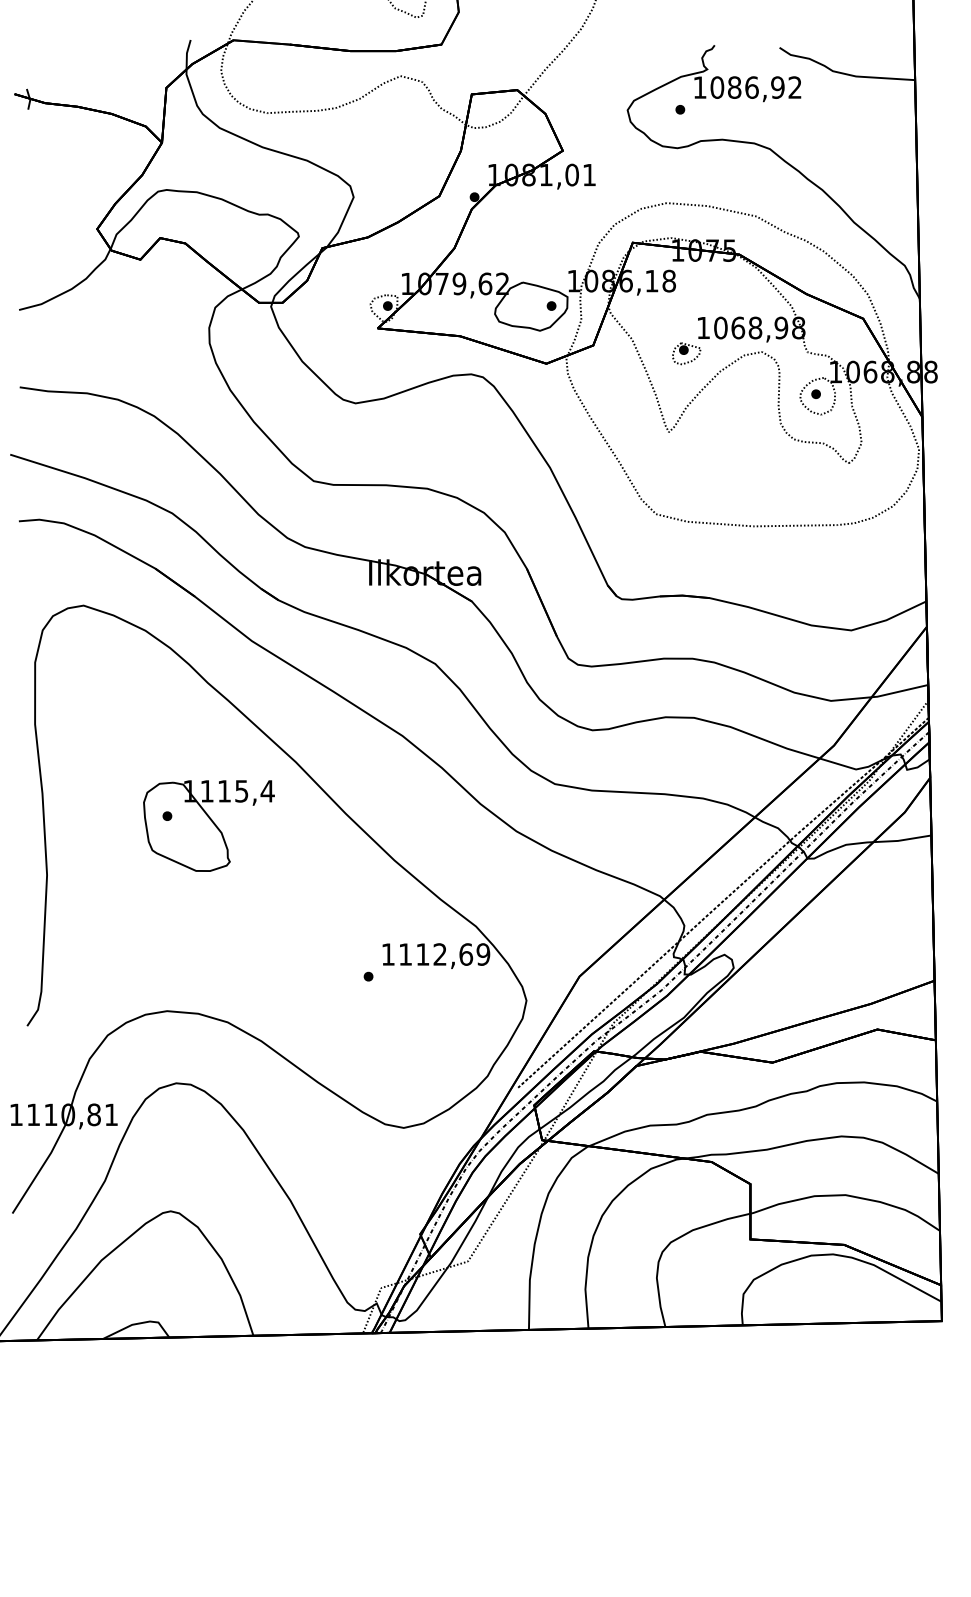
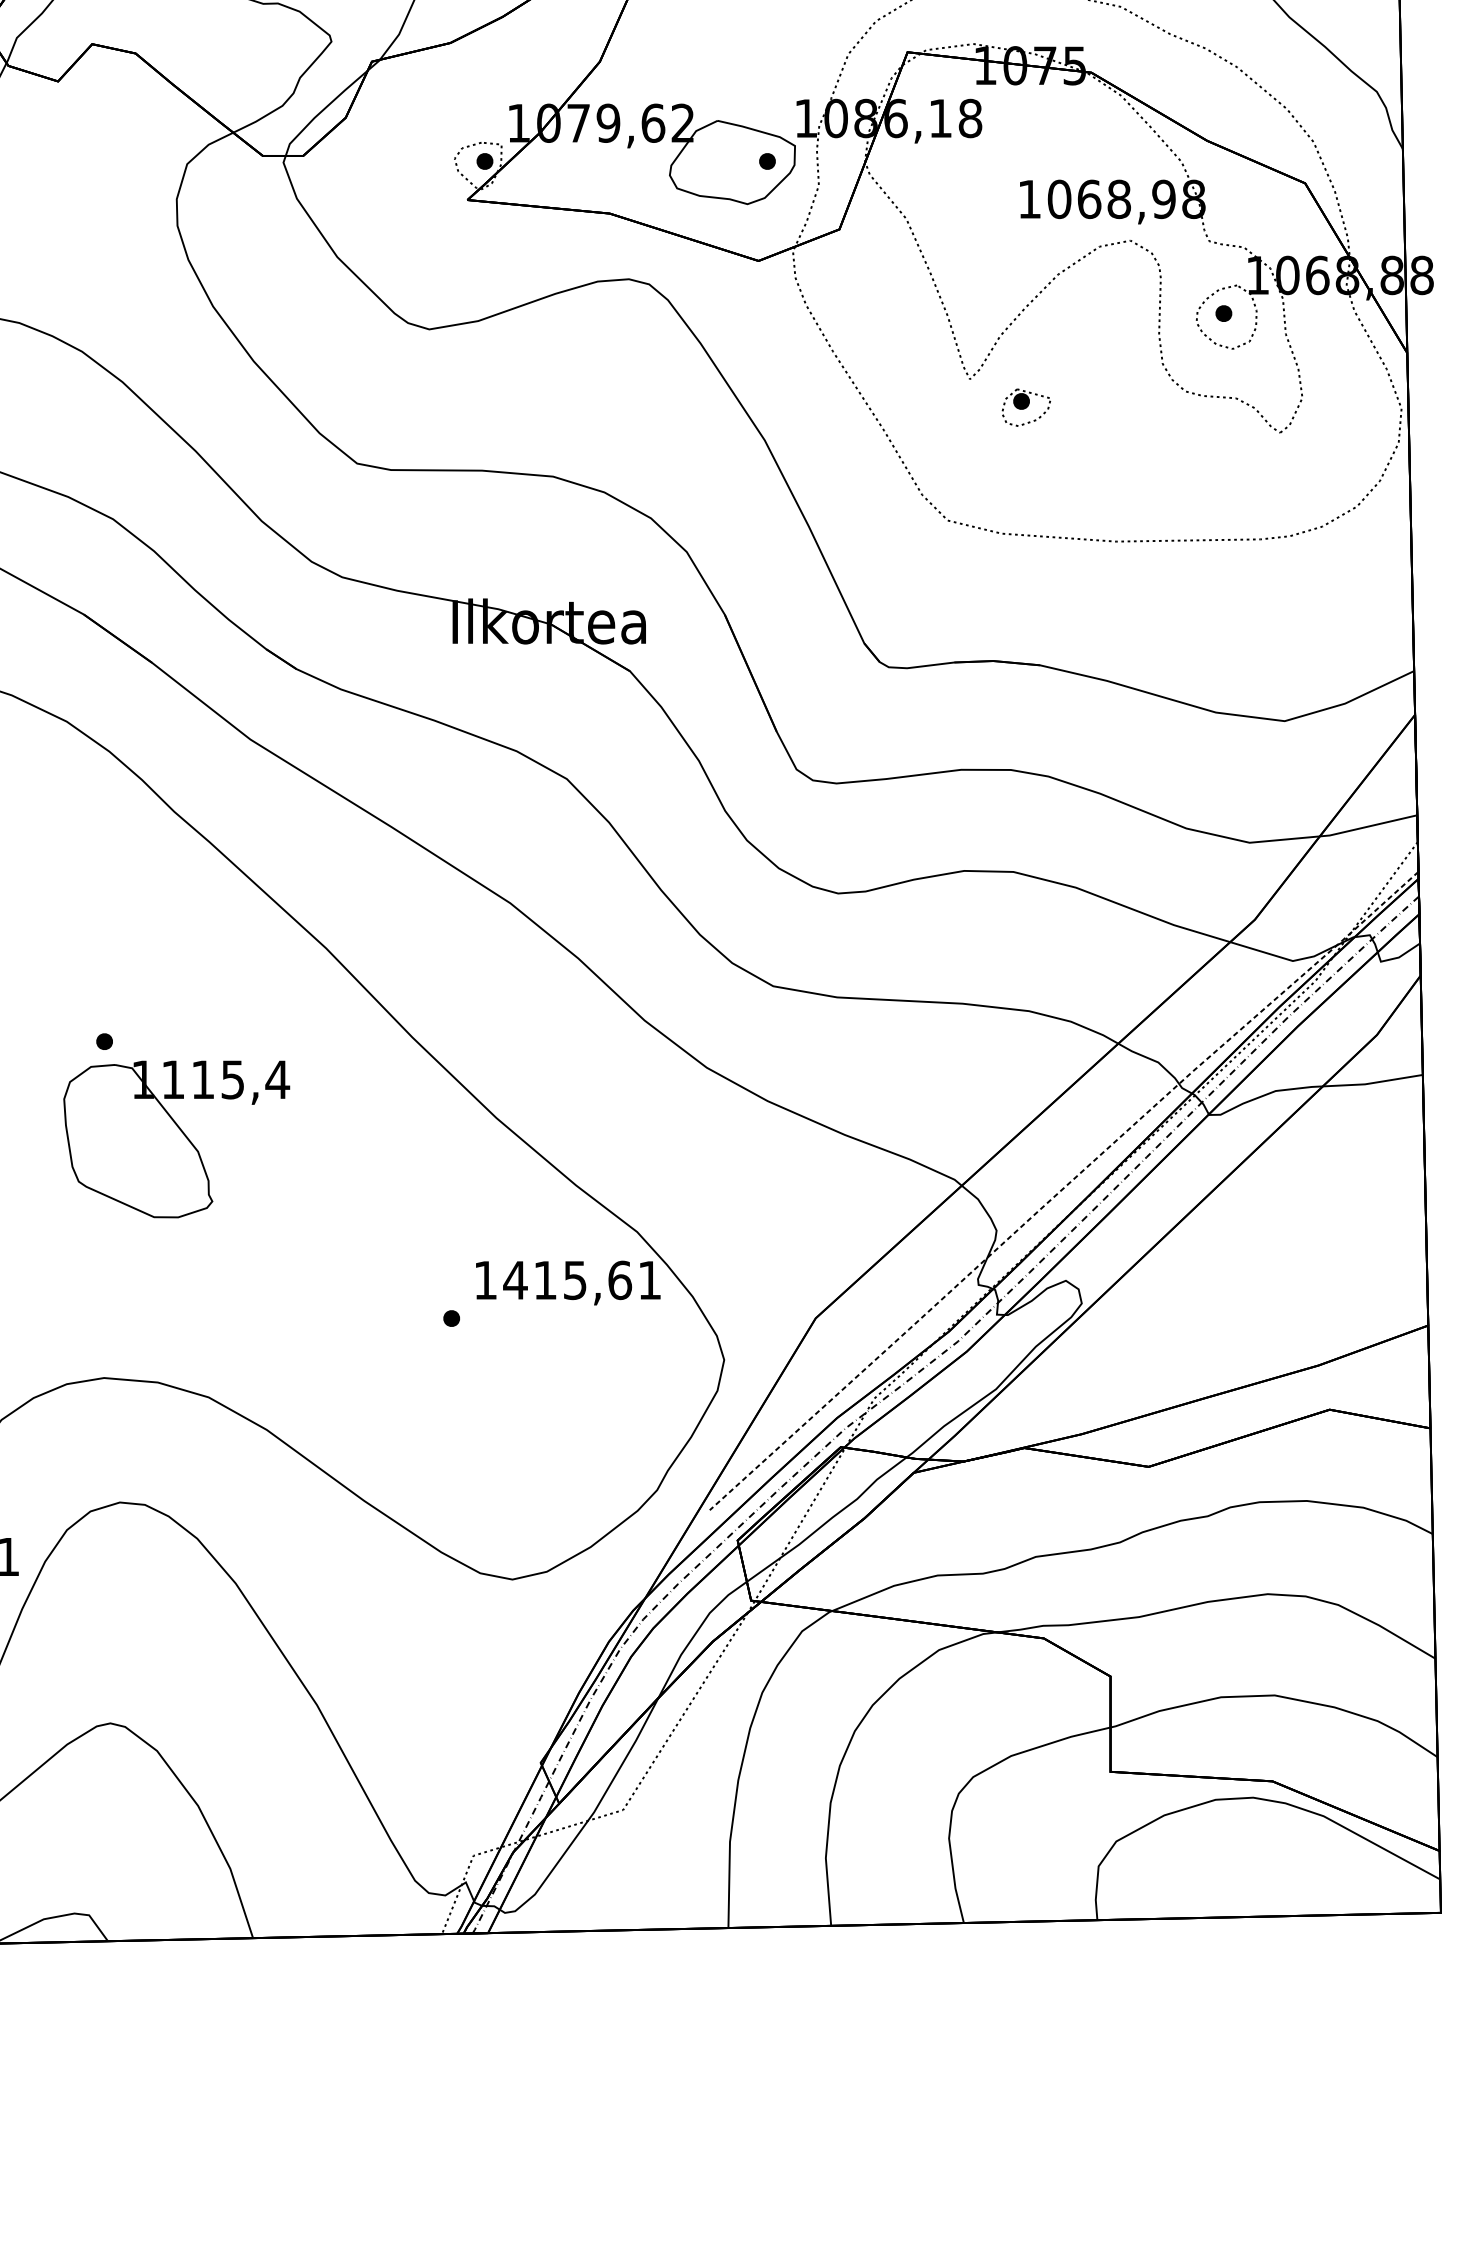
part: (686, 353) -> (1026, 407), moved
part: (208, 825) -> (175, 1138), moved
text: (444, 954) -> (582, 1280), 1112,69 -> 1415,61

